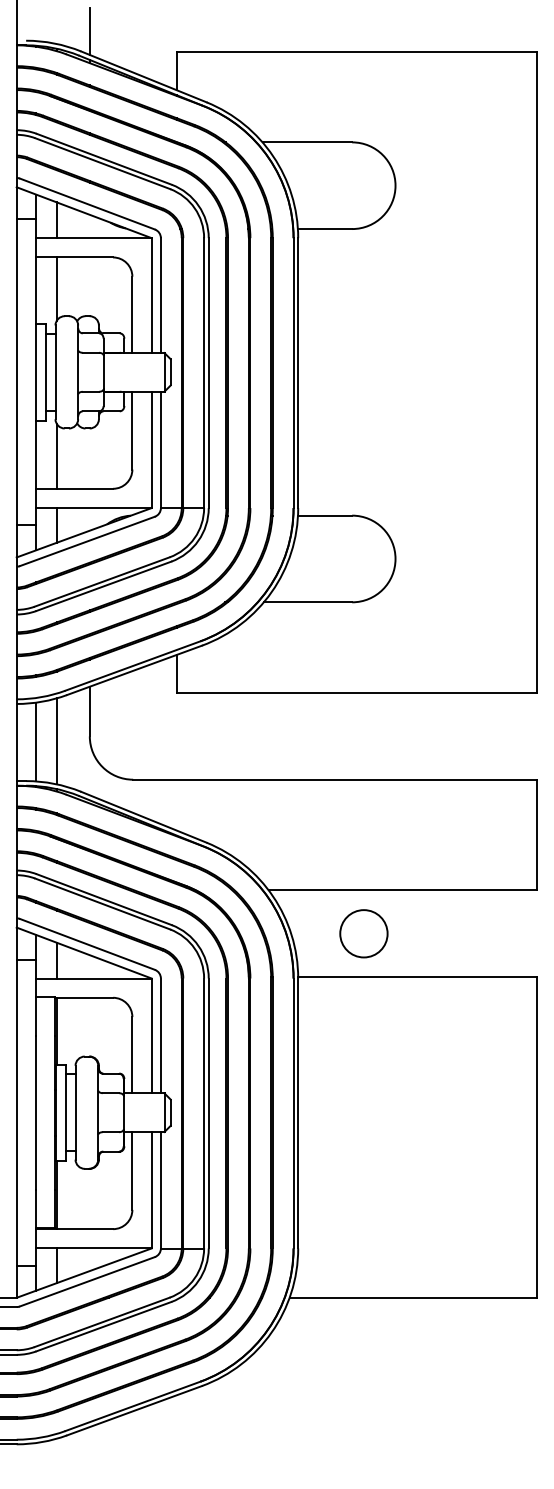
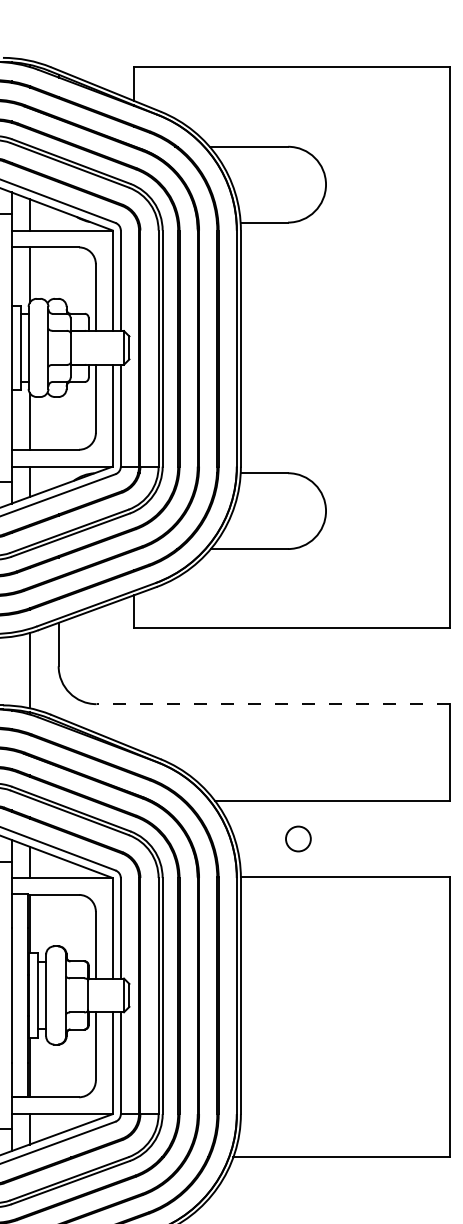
line: (89, 31) -> (58, 49), removed
line: (35, 741) -> (11, 670), removed
line: (334, 779) -> (272, 704), solid -> dashed
circle: (363, 933) -> (298, 838), size x0.6

